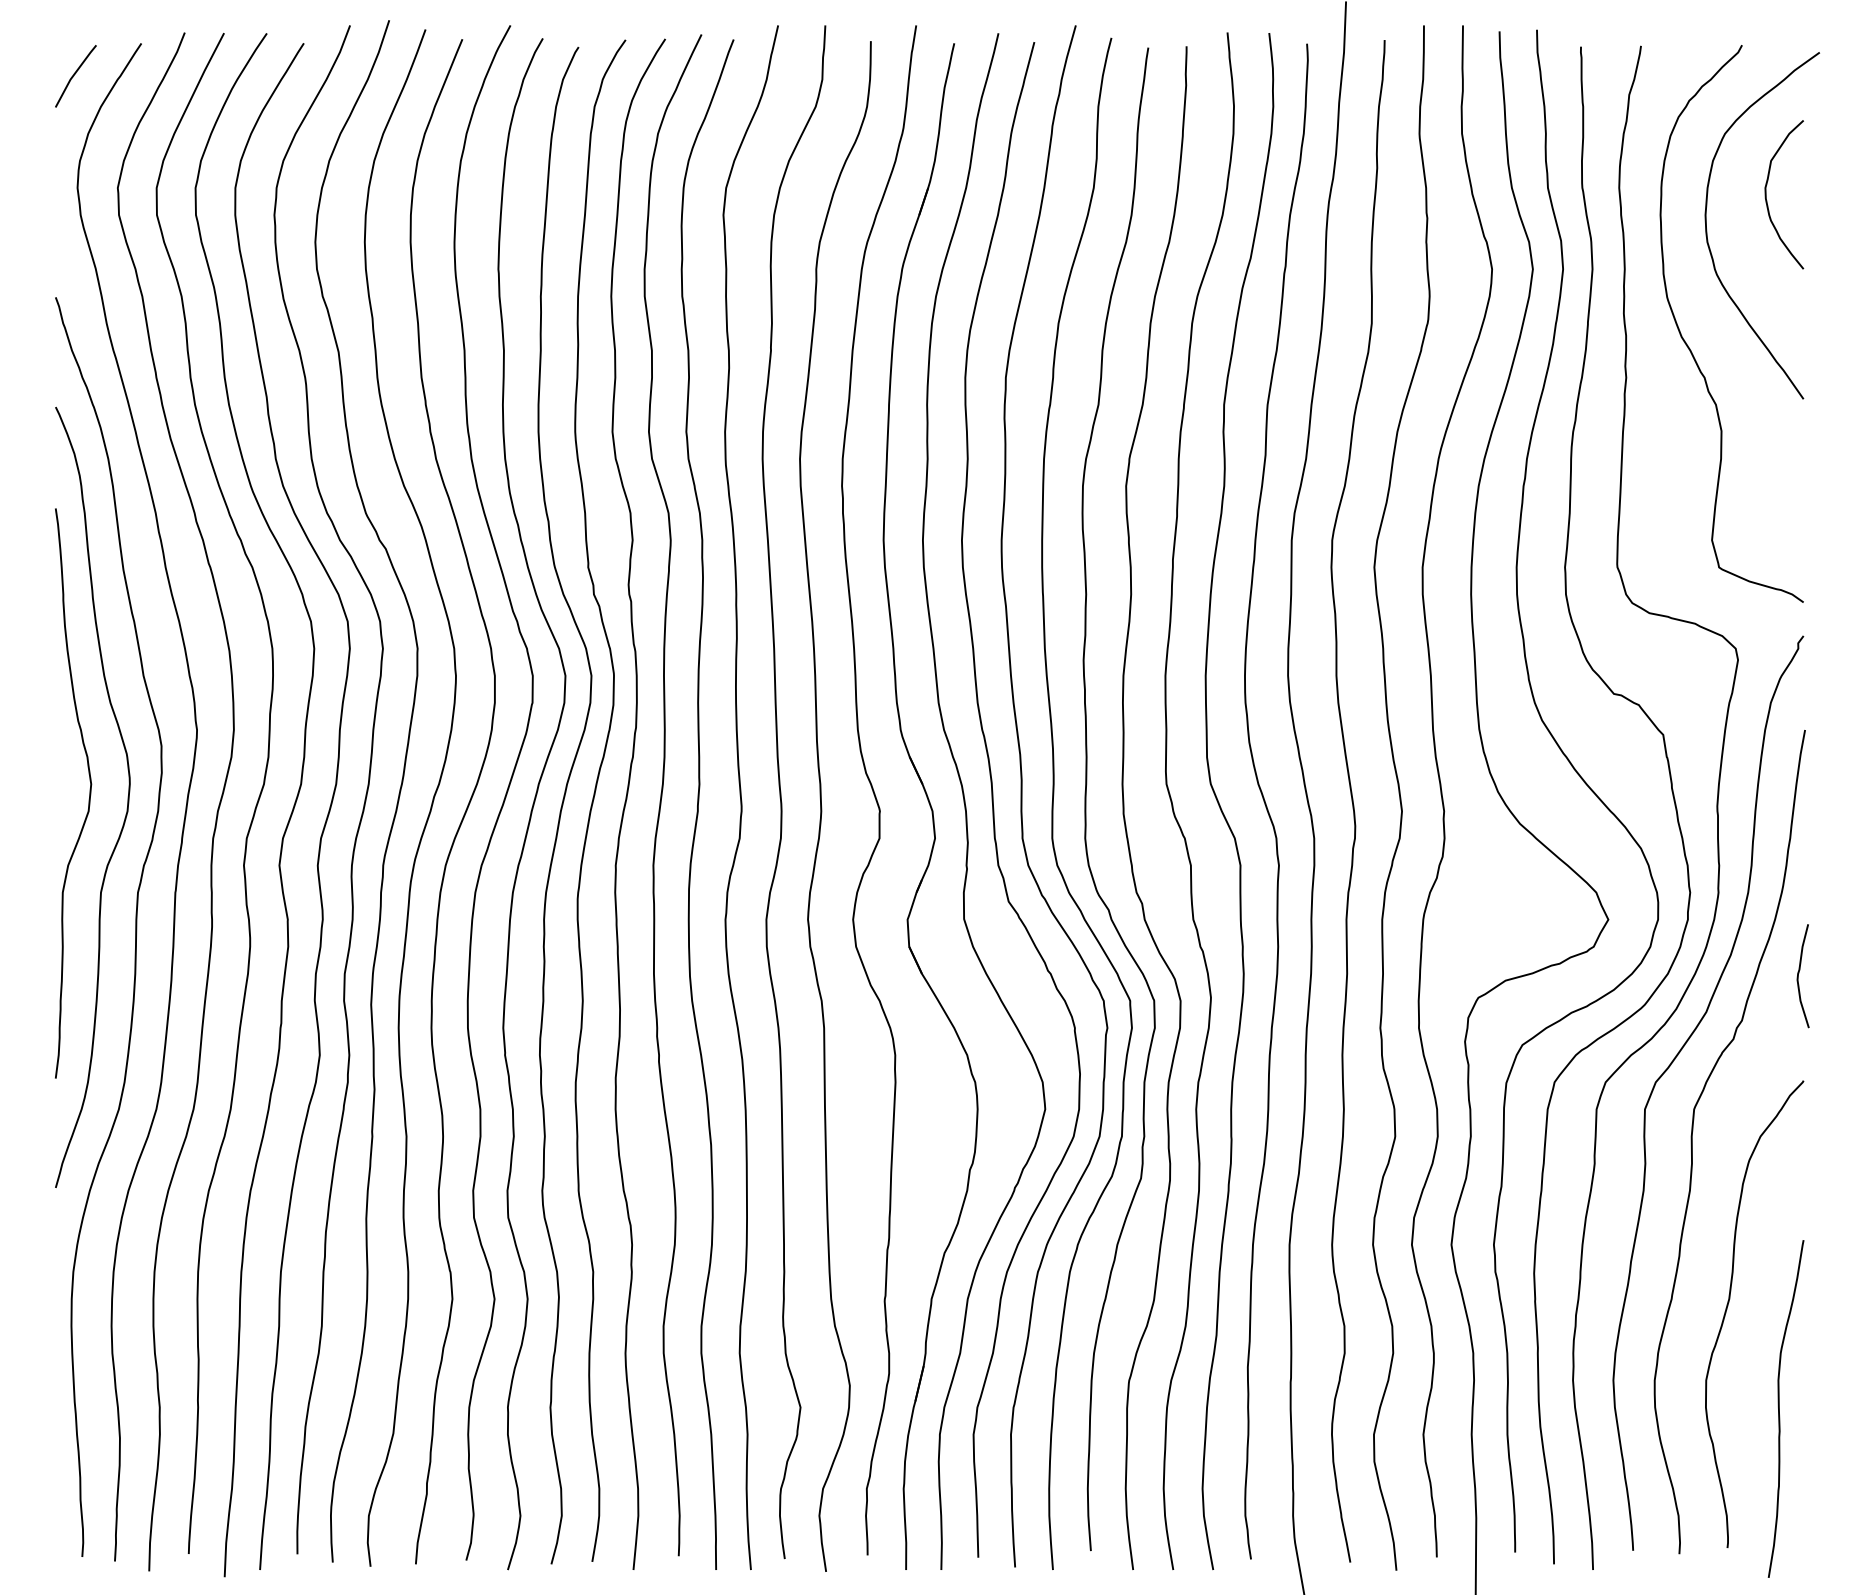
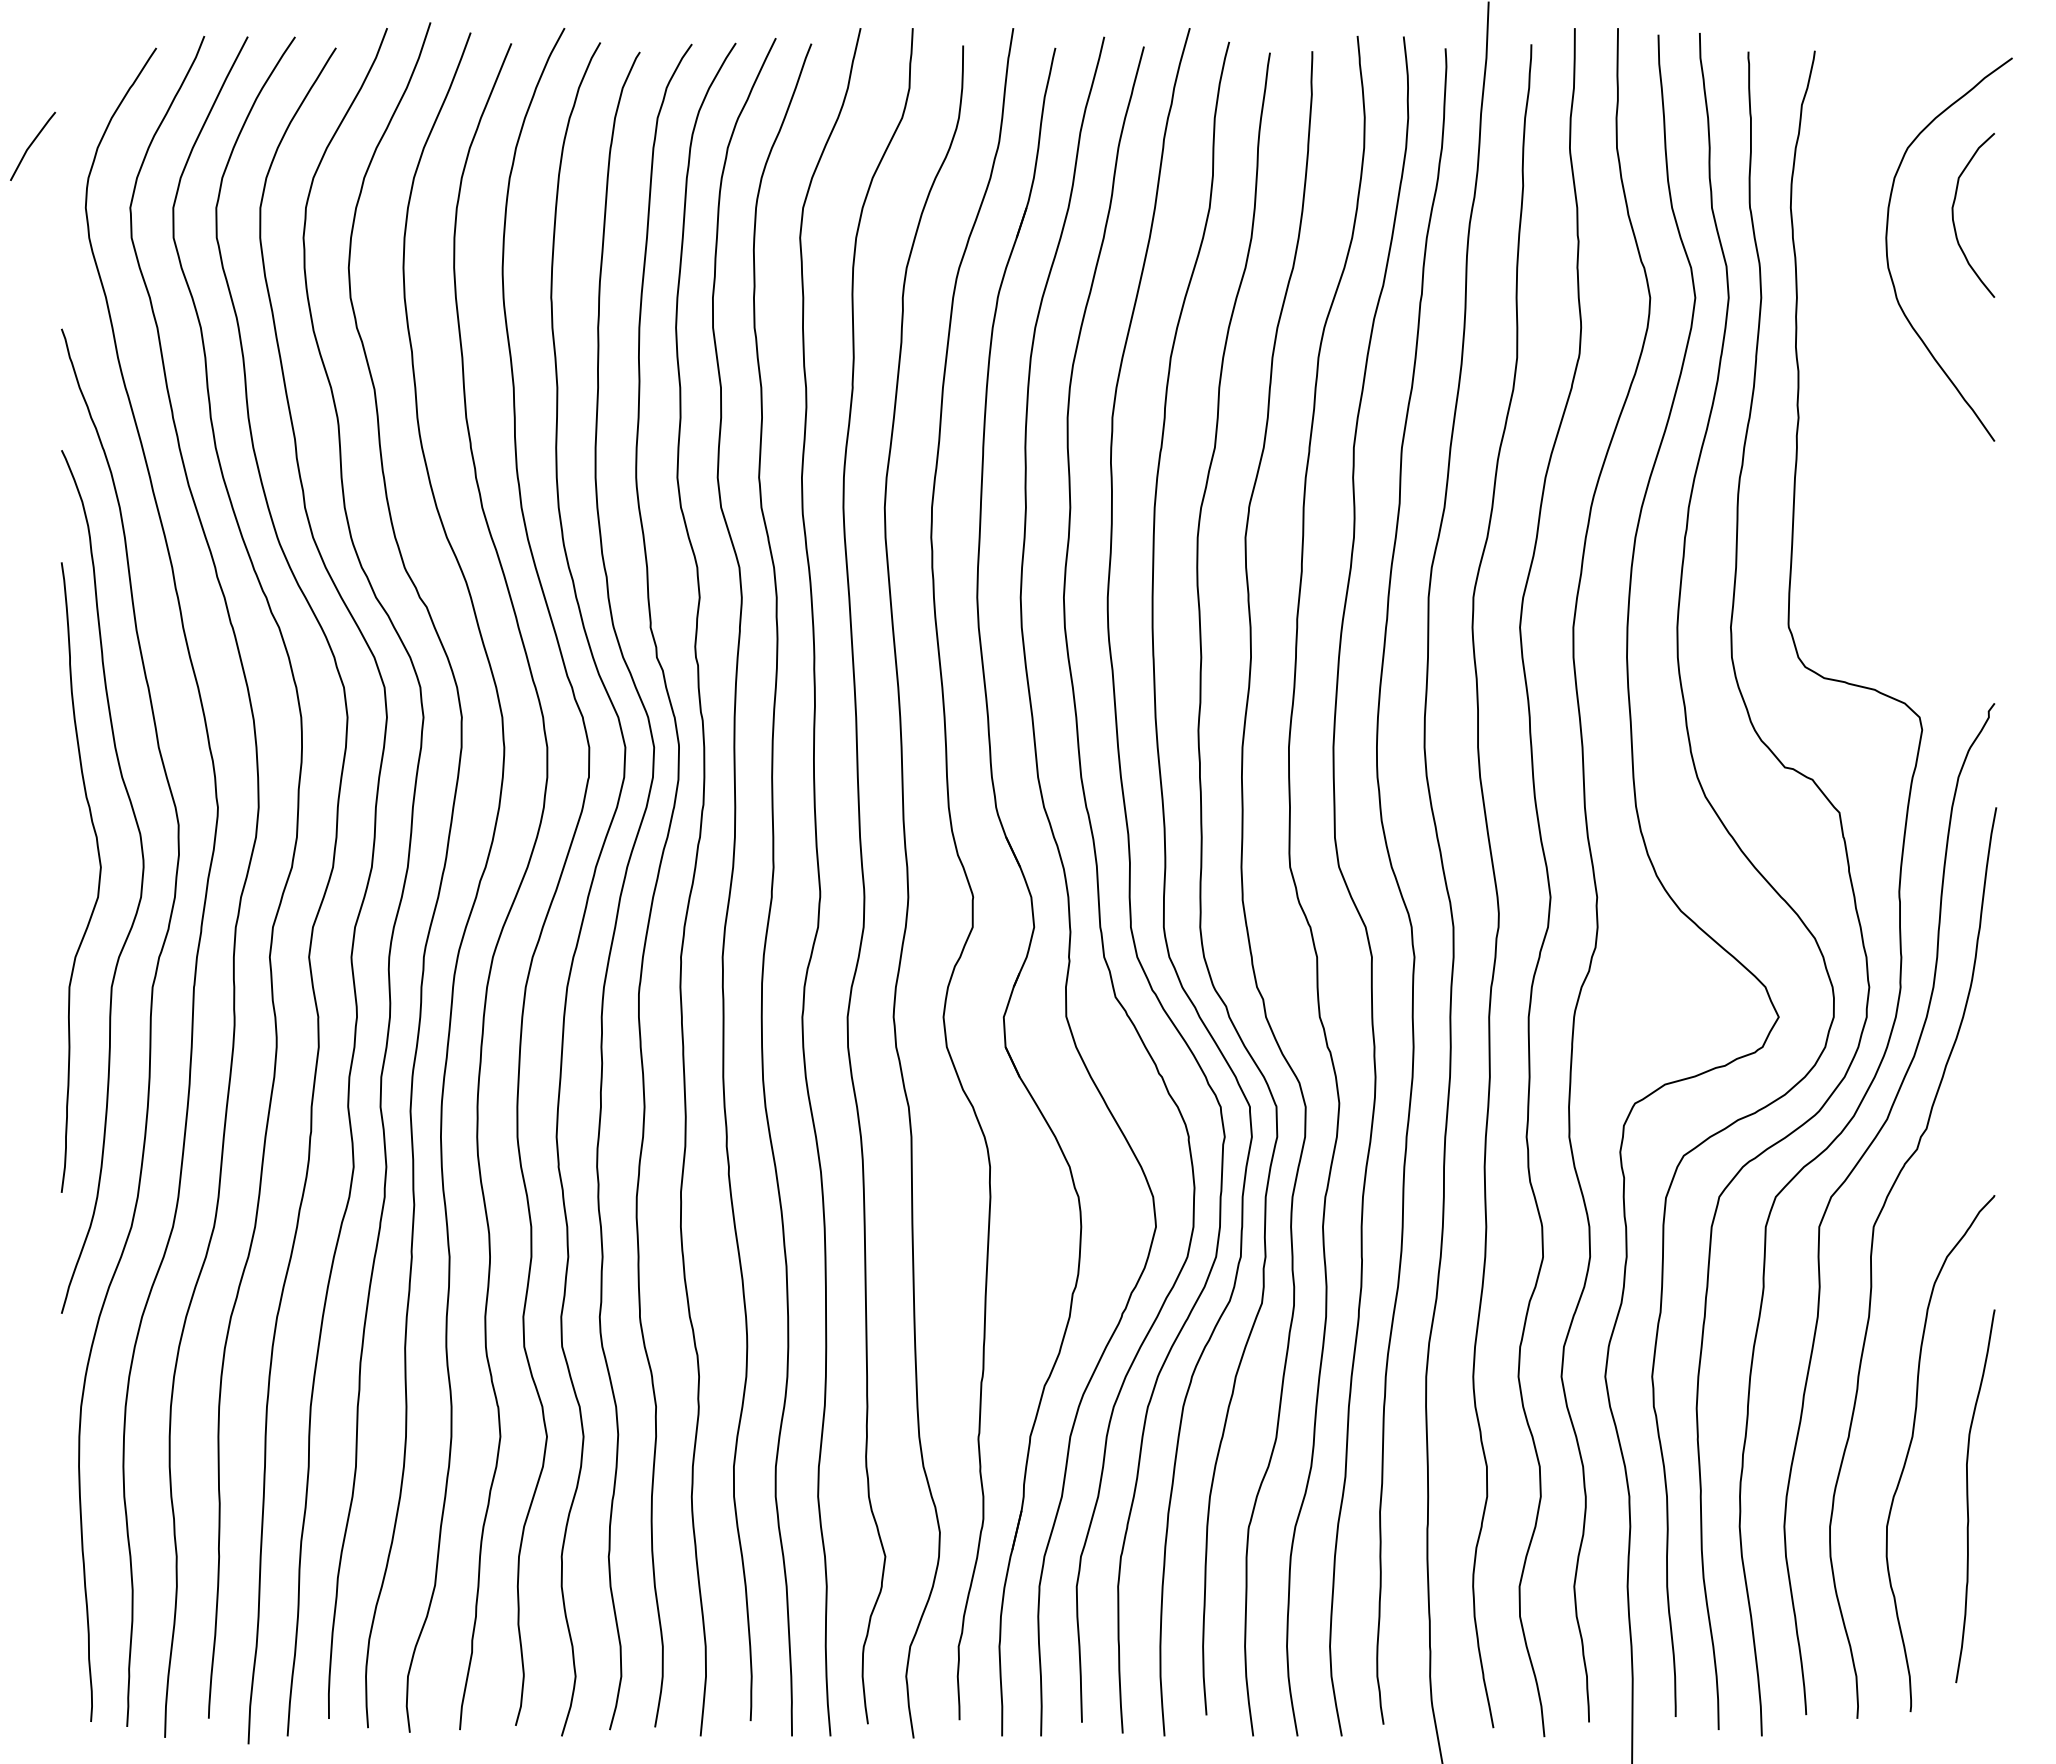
line: (75, 74) -> (32, 144), moved
curve: (1690, 348) -> (1869, 385), removed
curve: (1798, 976) -> (1989, 1079), removed
curve: (1779, 1409) -> (1968, 1496), moved

